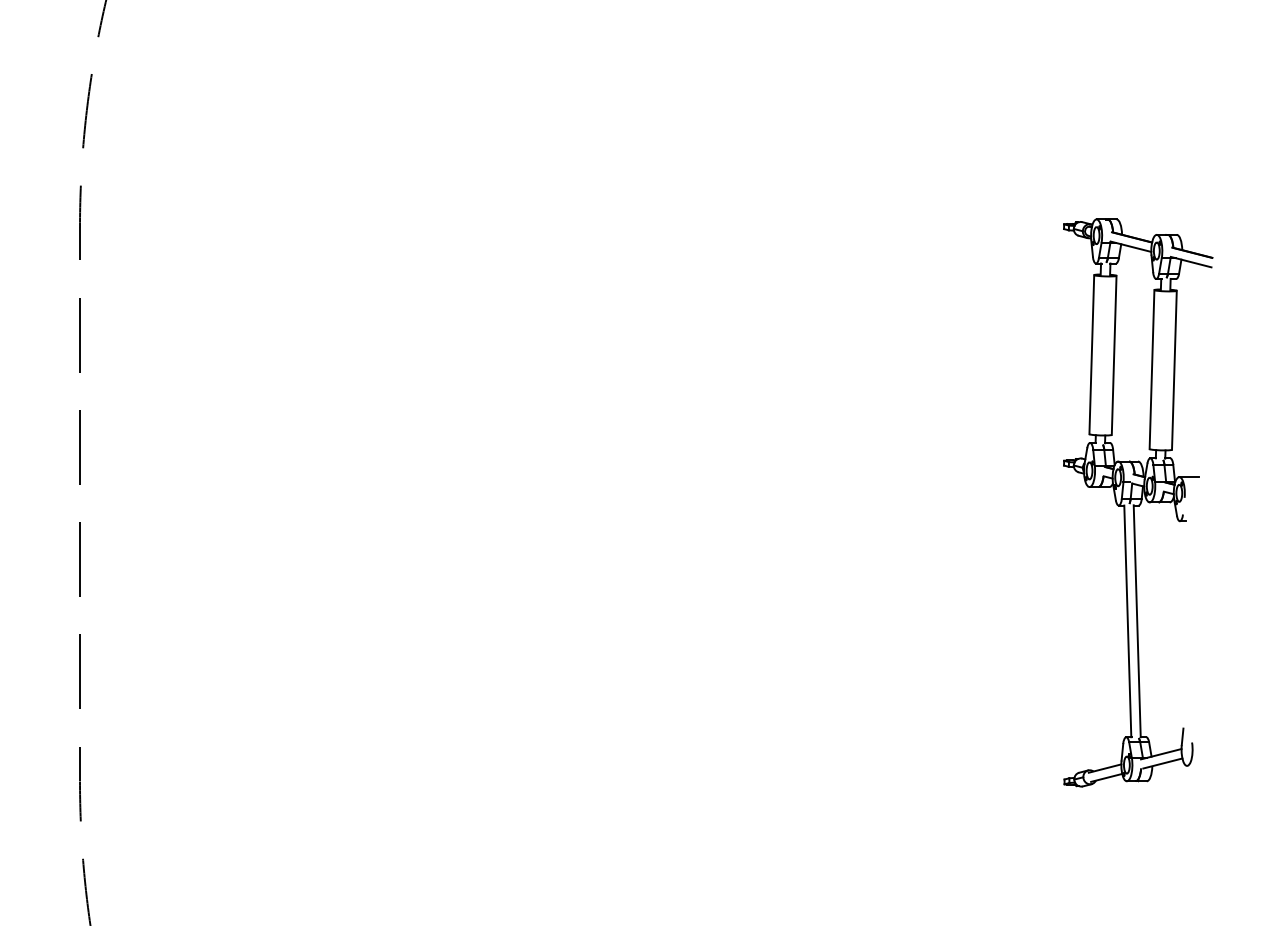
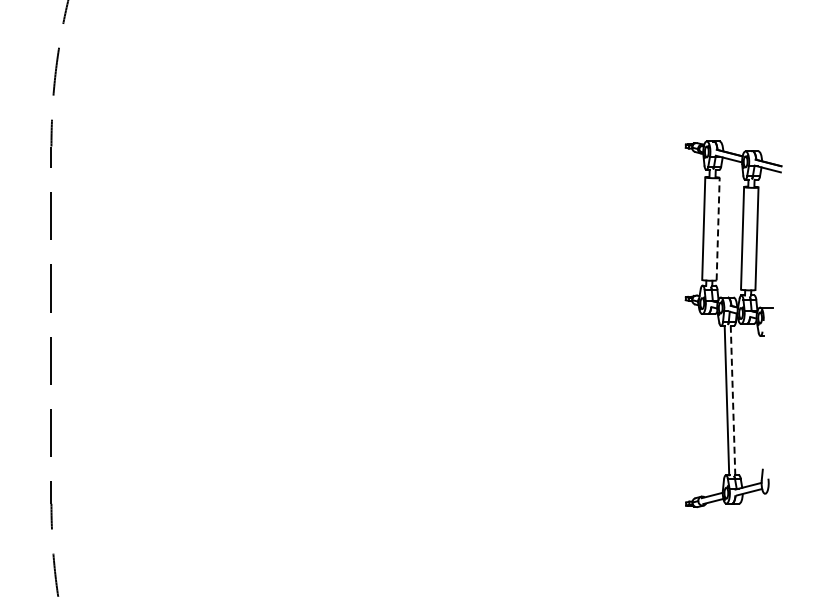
line: (1114, 354) -> (718, 228), solid -> dashed
line: (1137, 621) -> (733, 400), solid -> dashed

